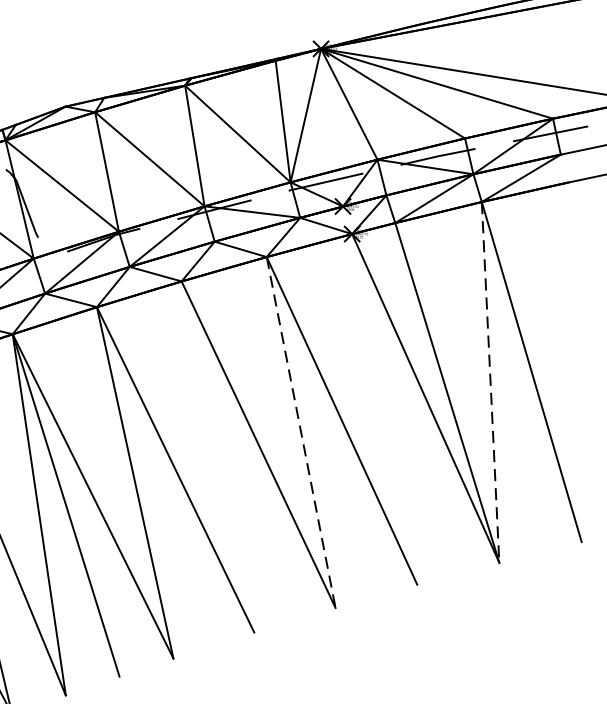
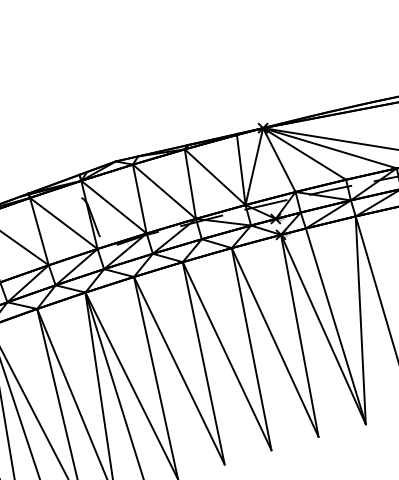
line: (490, 382) -> (360, 320), dashed -> solid
line: (384, 408) -> (299, 335), added
line: (300, 433) -> (251, 349), dashed -> solid
line: (217, 457) -> (203, 363), added

